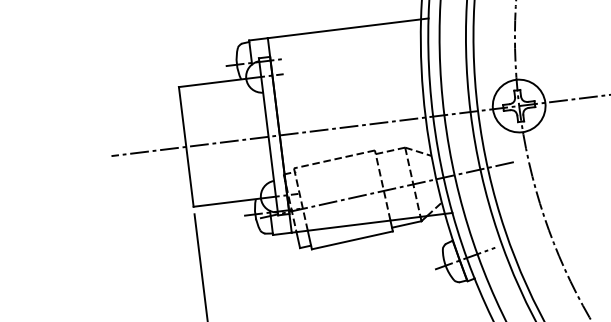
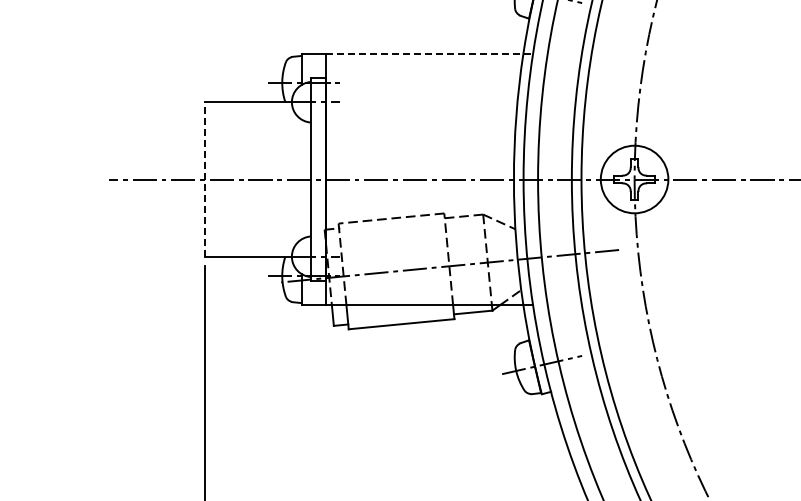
line: (348, 28) -> (429, 54), solid -> dashed
line: (186, 146) -> (205, 179), solid -> dashed

